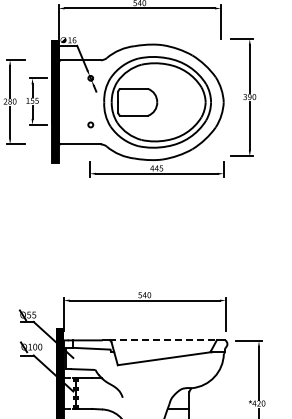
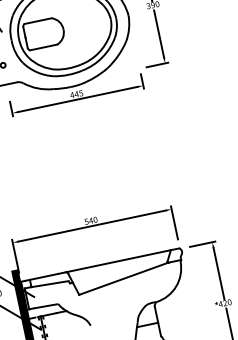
line: (163, 340) -> (118, 261), dashed -> solid

